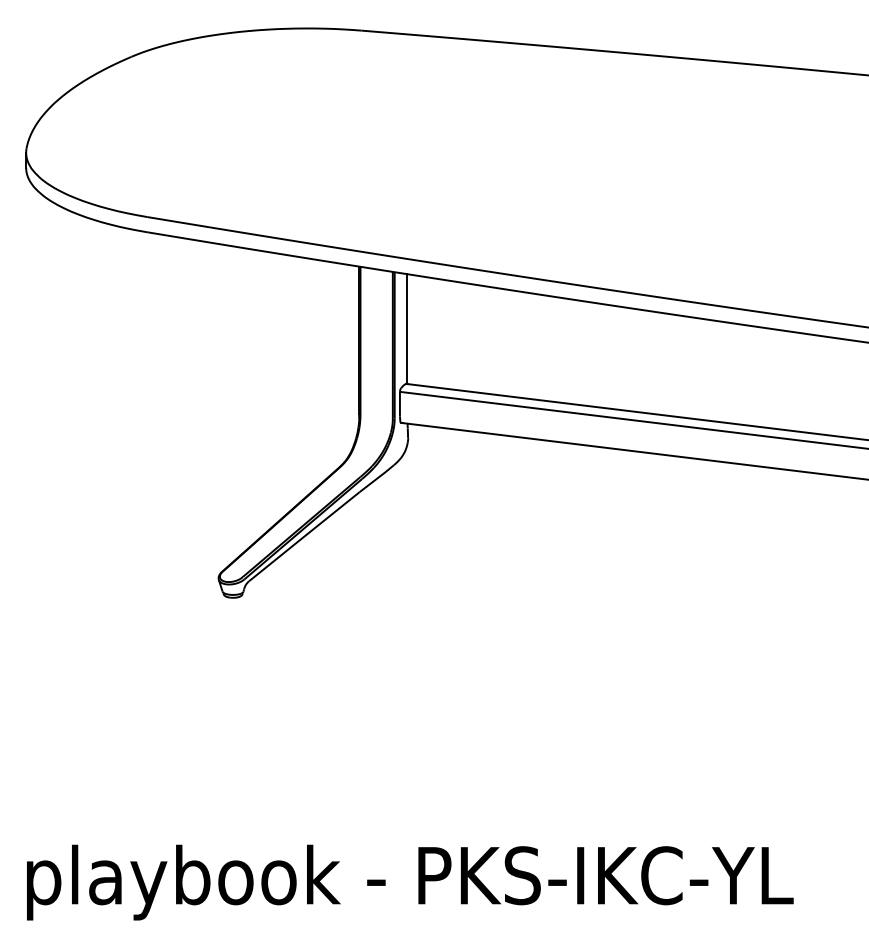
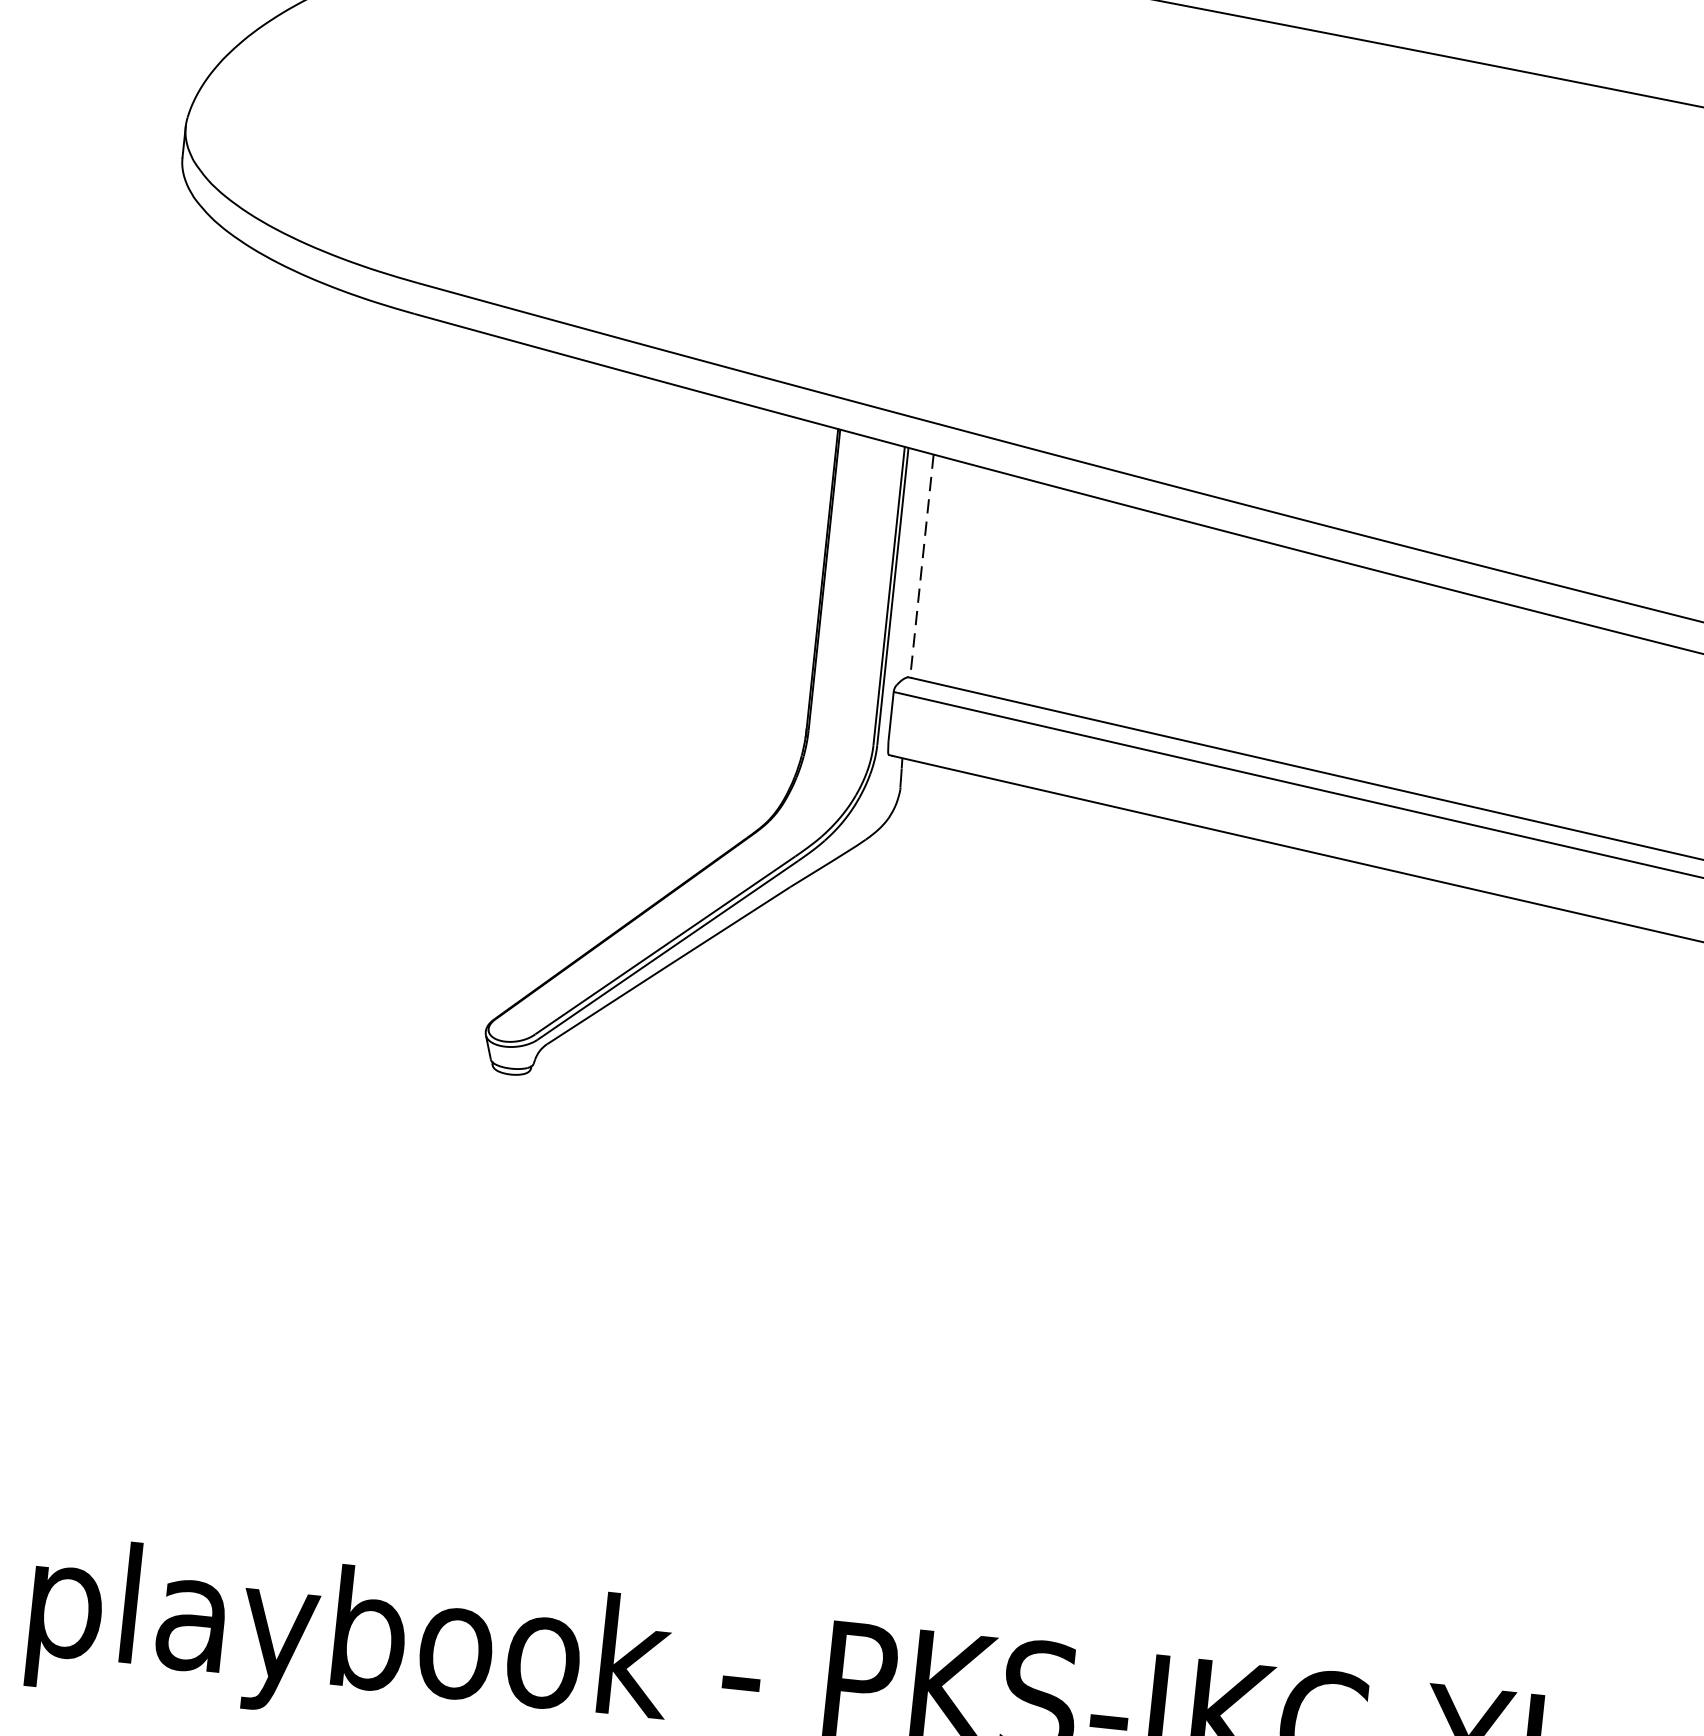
line: (407, 329) -> (922, 566), solid -> dashed

